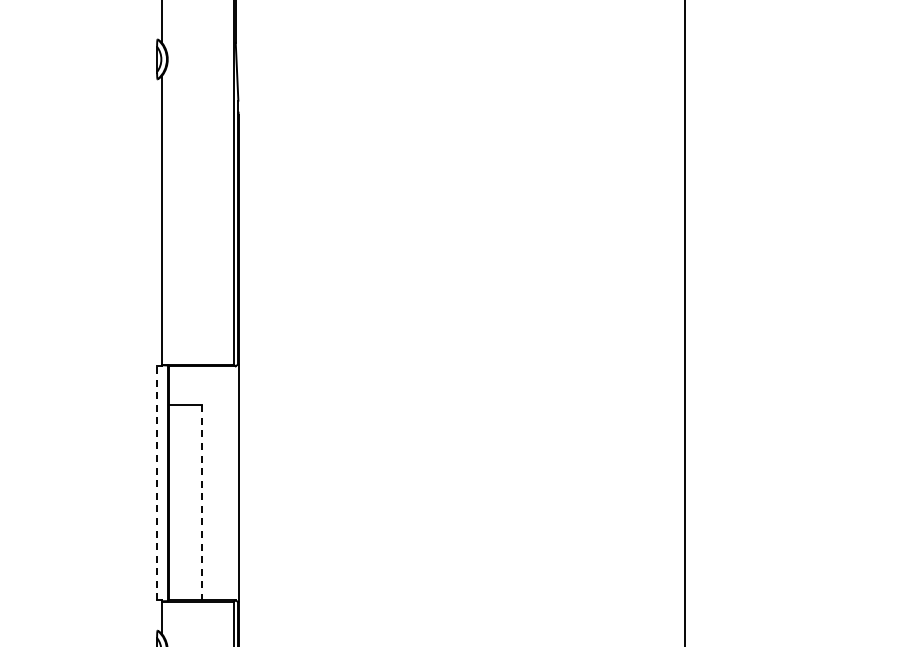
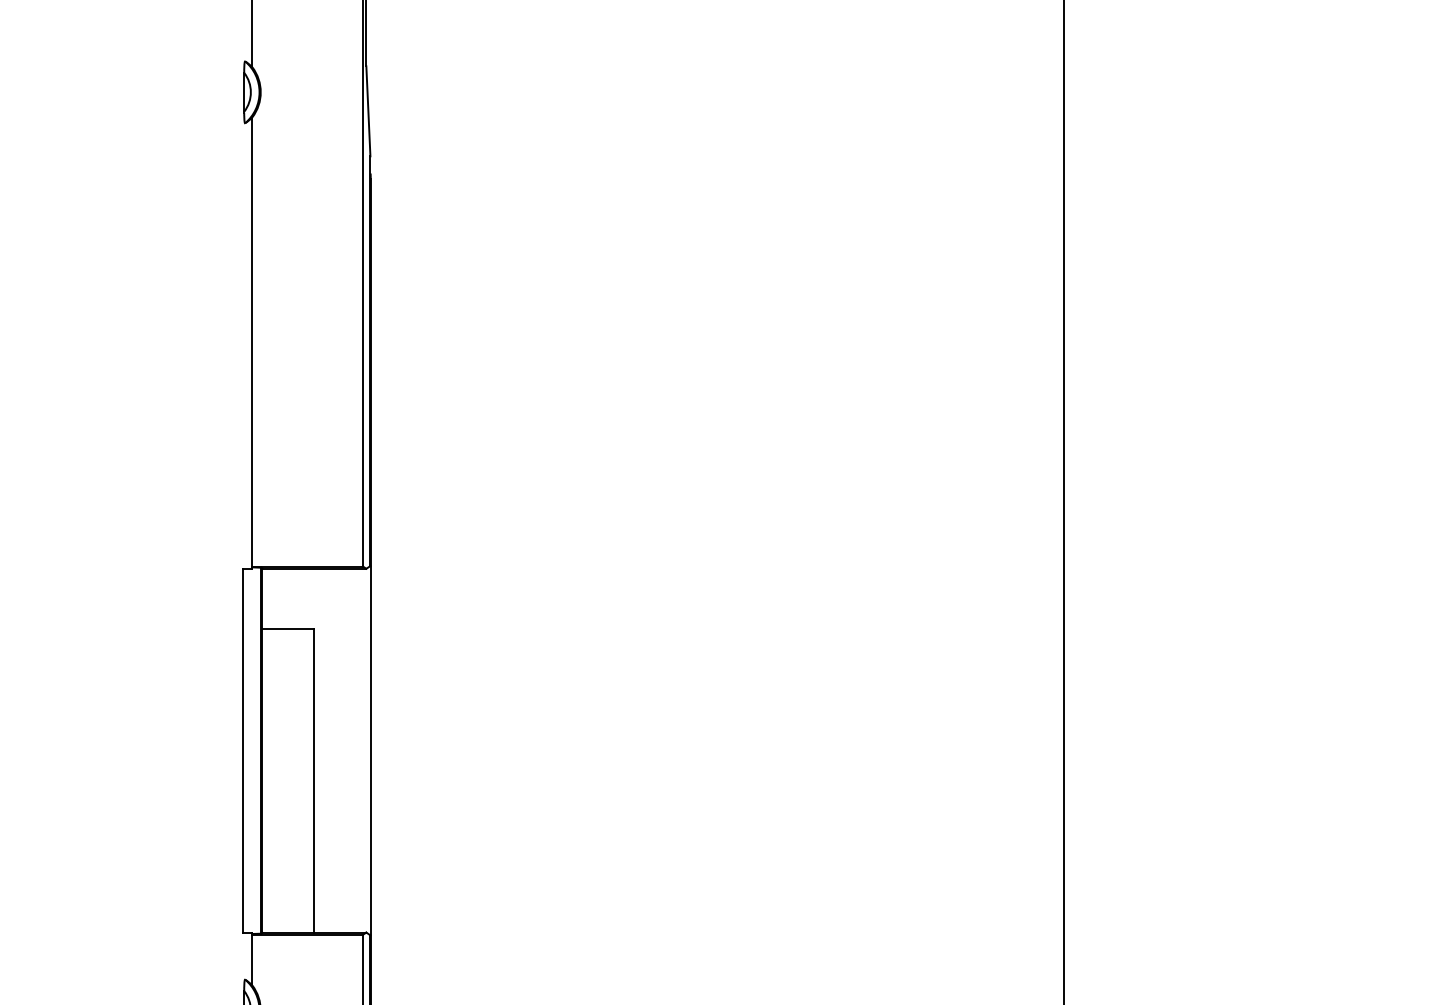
line: (156, 482) -> (243, 749), dashed -> solid
line: (202, 502) -> (314, 780), dashed -> solid

